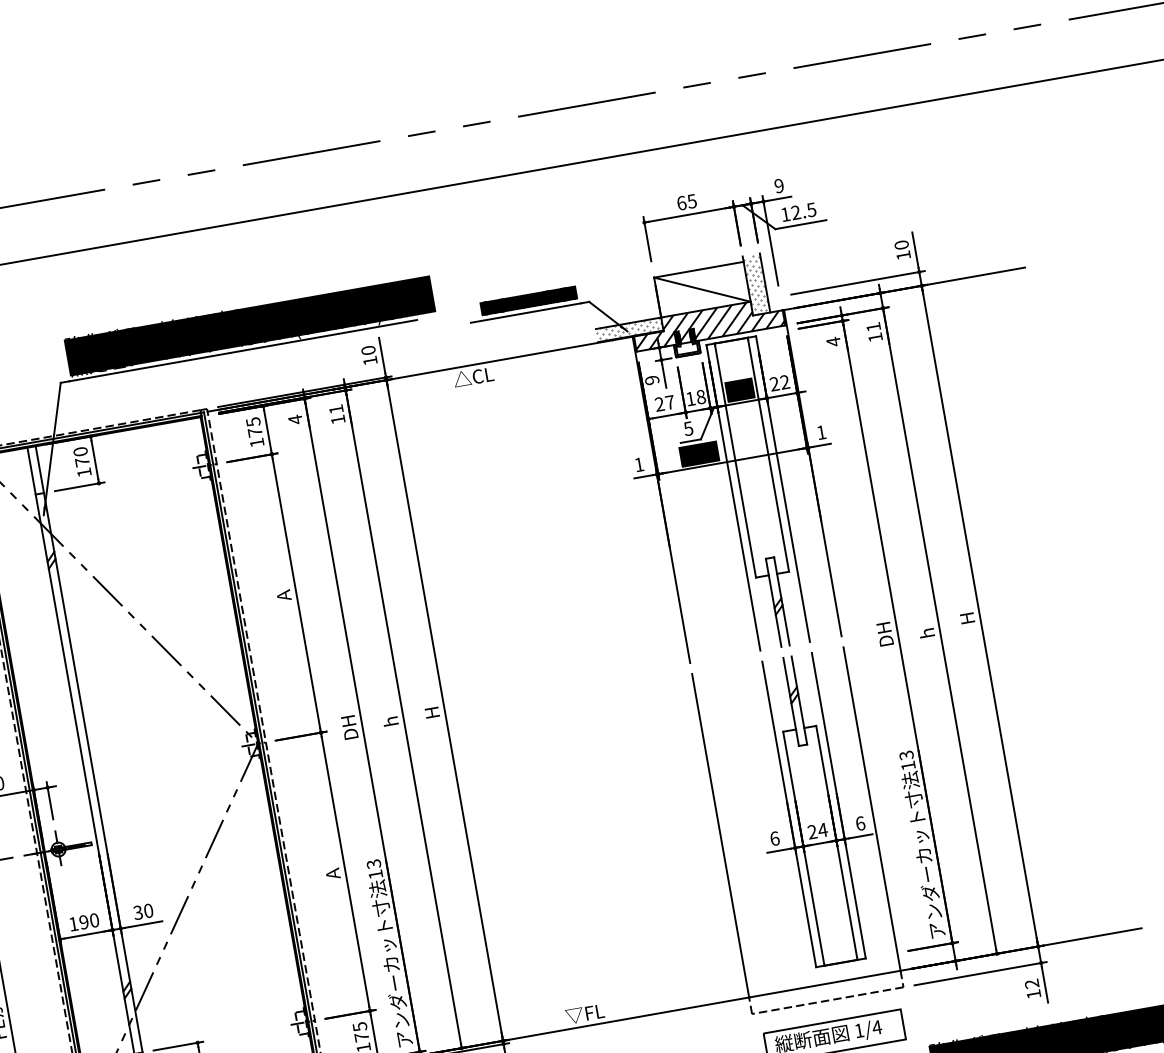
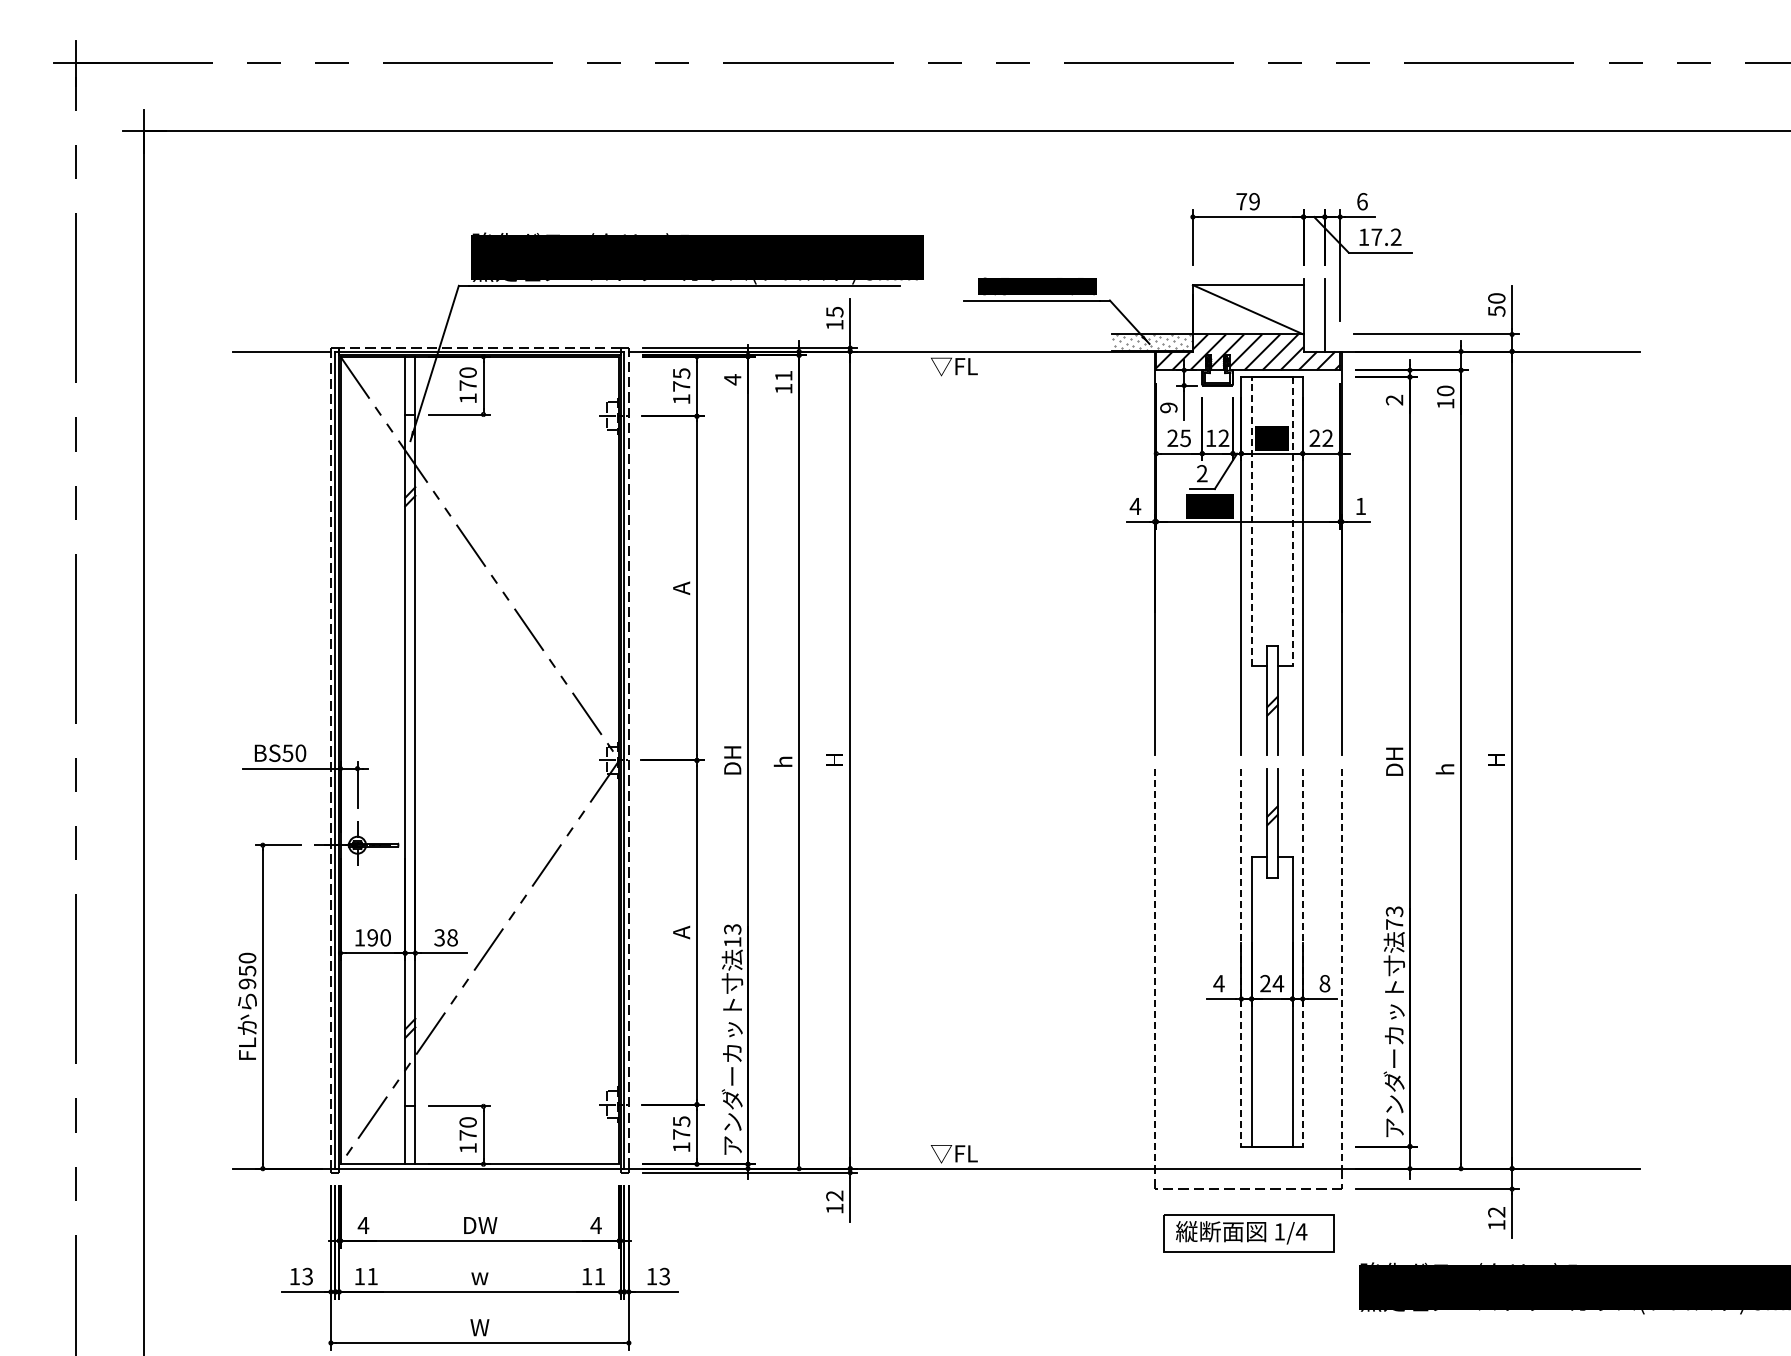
text: (779, 185) -> (1362, 201), 9 -> 6
text: (686, 202) -> (1247, 201), 65 -> 79
text: (803, 210) -> (1386, 236), 12.5 -> 17.2
text: (903, 255) -> (1496, 311), 10 -> 50
hatch: (755, 285) -> (1313, 315), removed
text: (873, 326) -> (1445, 390), 11 -> 10
text: (833, 342) -> (1394, 400), 4 -> 2
text: (368, 350) -> (834, 311), 10 -> 15
text: (473, 377) -> (954, 366), △CL -> ▽FL
text: (700, 397) -> (1223, 438), 18 -> 12
text: (670, 402) -> (1185, 438), 27 -> 25
text: (687, 428) -> (1201, 473), 5 -> 2
line: (768, 454) -> (1292, 521), solid -> dashed
line: (735, 460) -> (1251, 521), solid -> dashed
text: (639, 464) -> (1135, 506), 1 -> 4
text: (908, 765) -> (1394, 924), 13 -> 73
line: (838, 805) -> (1302, 957), solid -> dashed
line: (871, 809) -> (1341, 969), solid -> dashed
line: (789, 814) -> (1241, 957), solid -> dashed
text: (860, 823) -> (1324, 983), 6 -> 8
line: (720, 836) -> (1154, 969), solid -> dashed
text: (774, 838) -> (1218, 983), 6 -> 4
text: (148, 910) -> (452, 937), 30 -> 38

